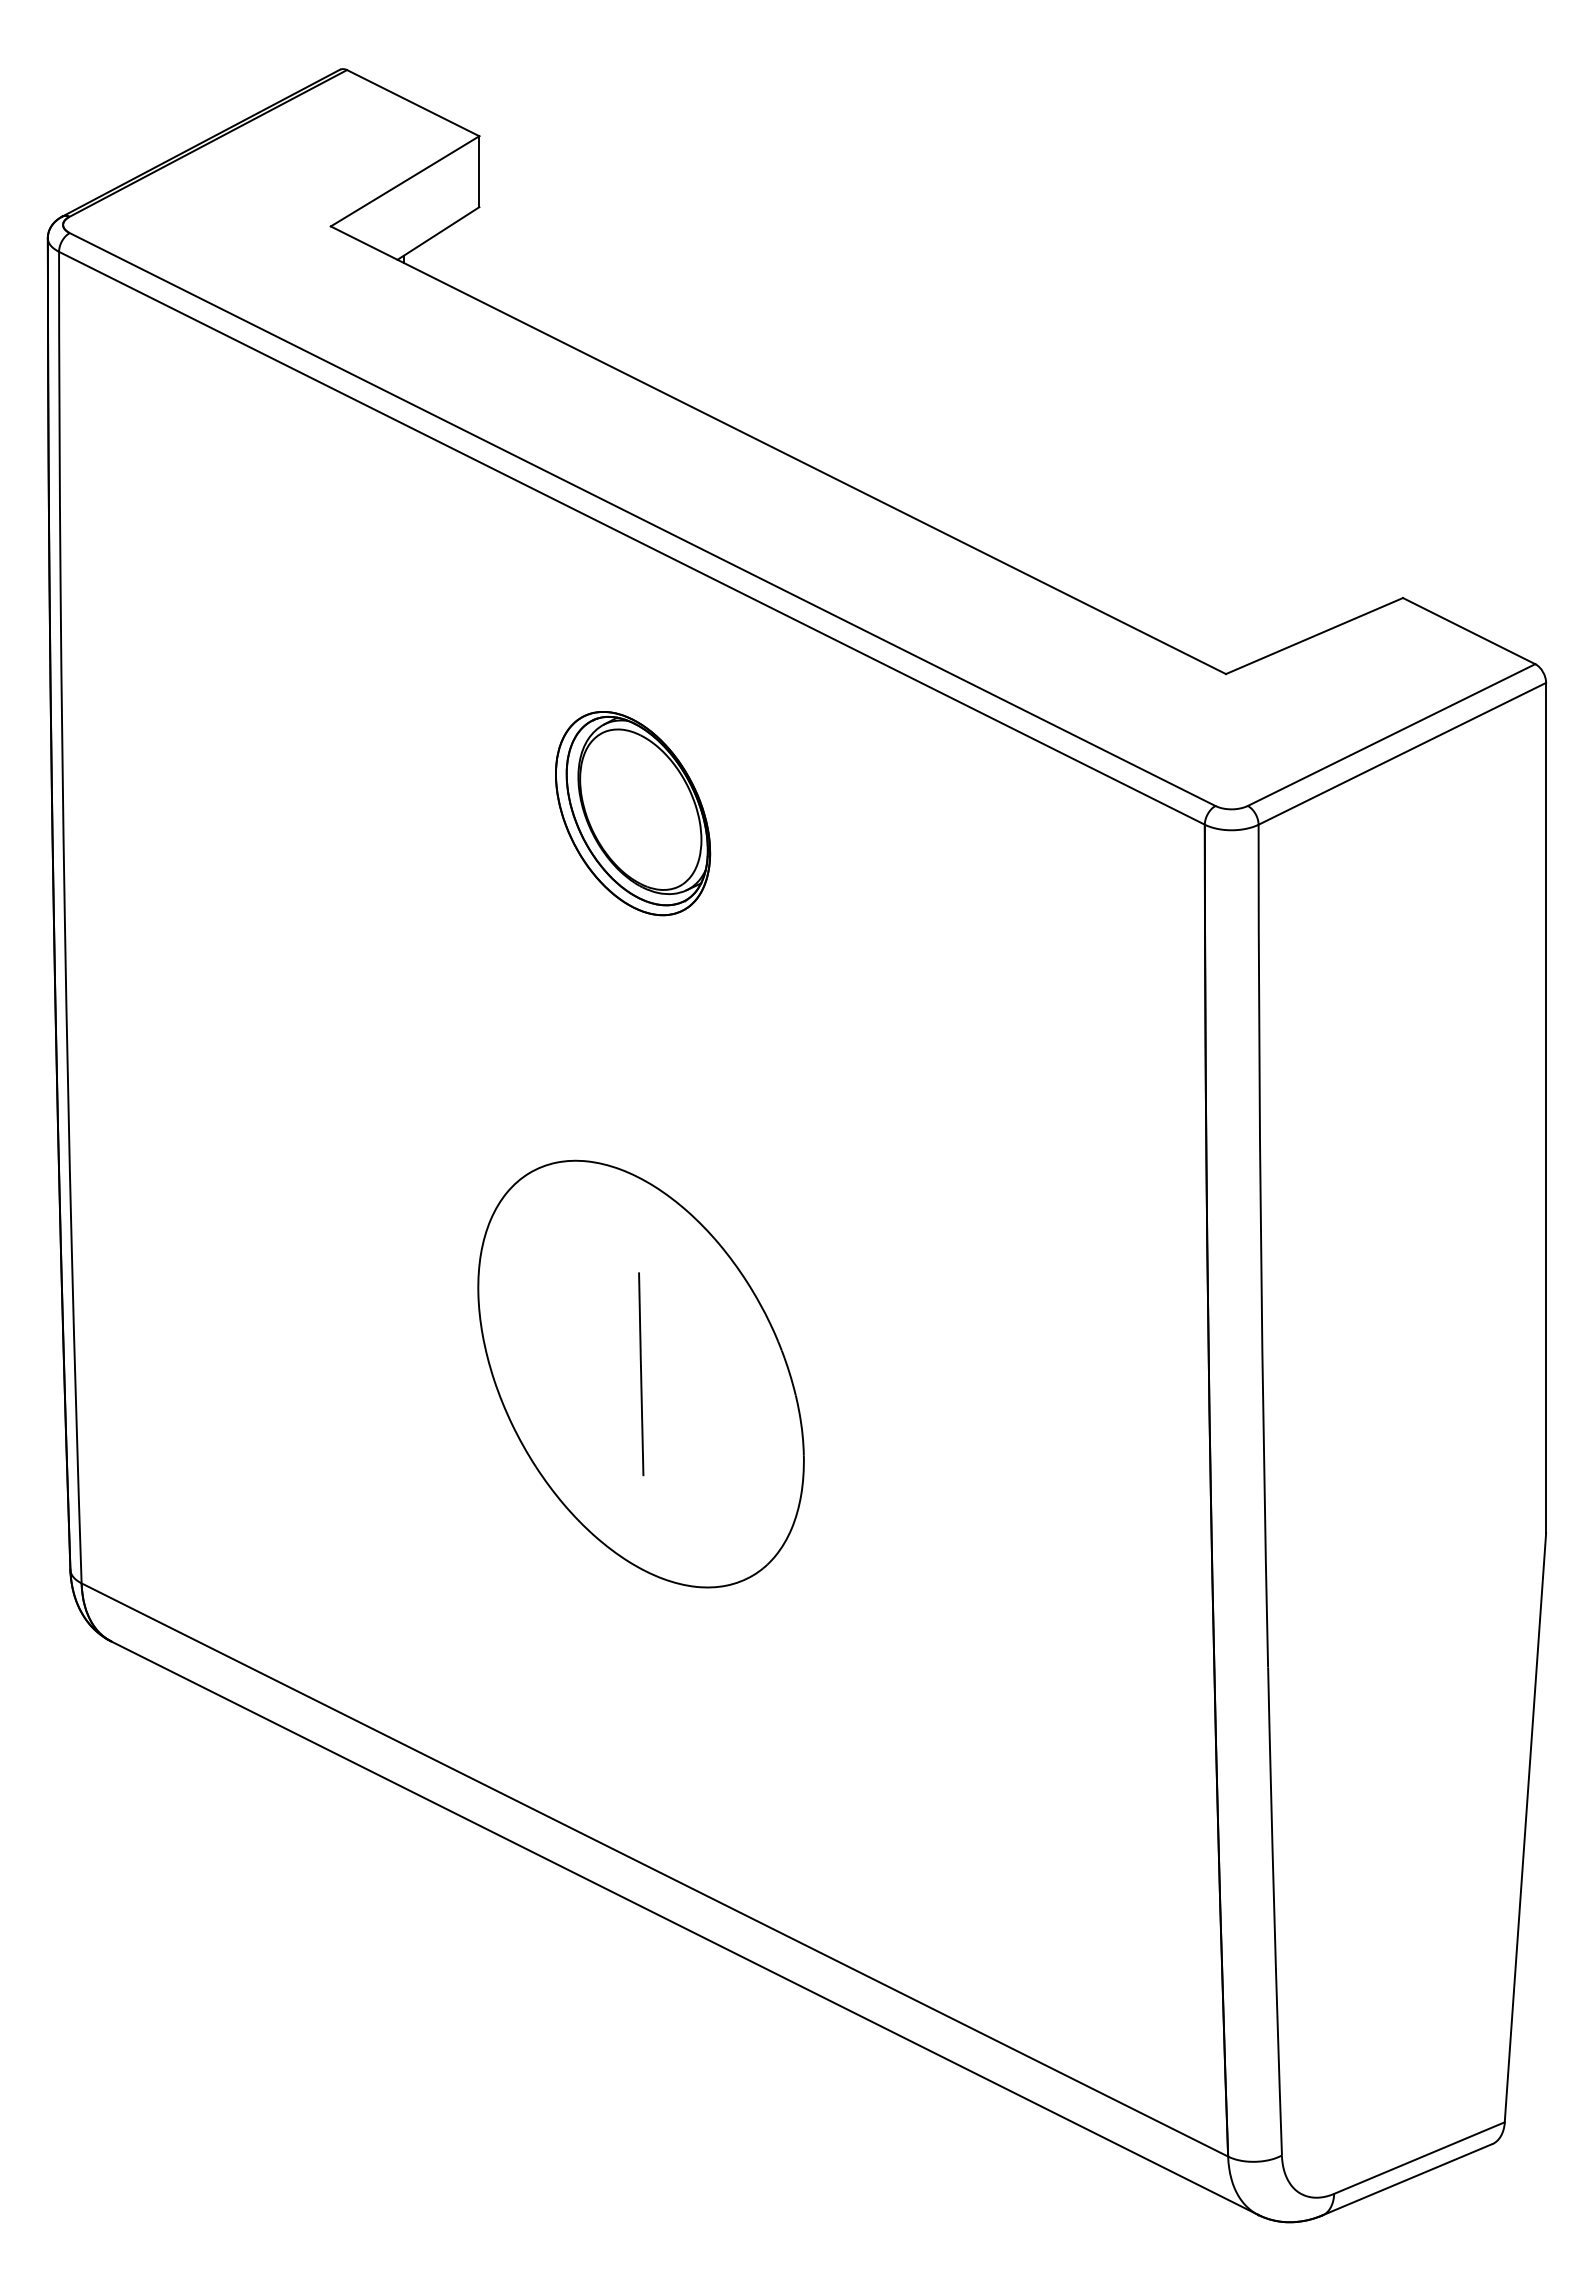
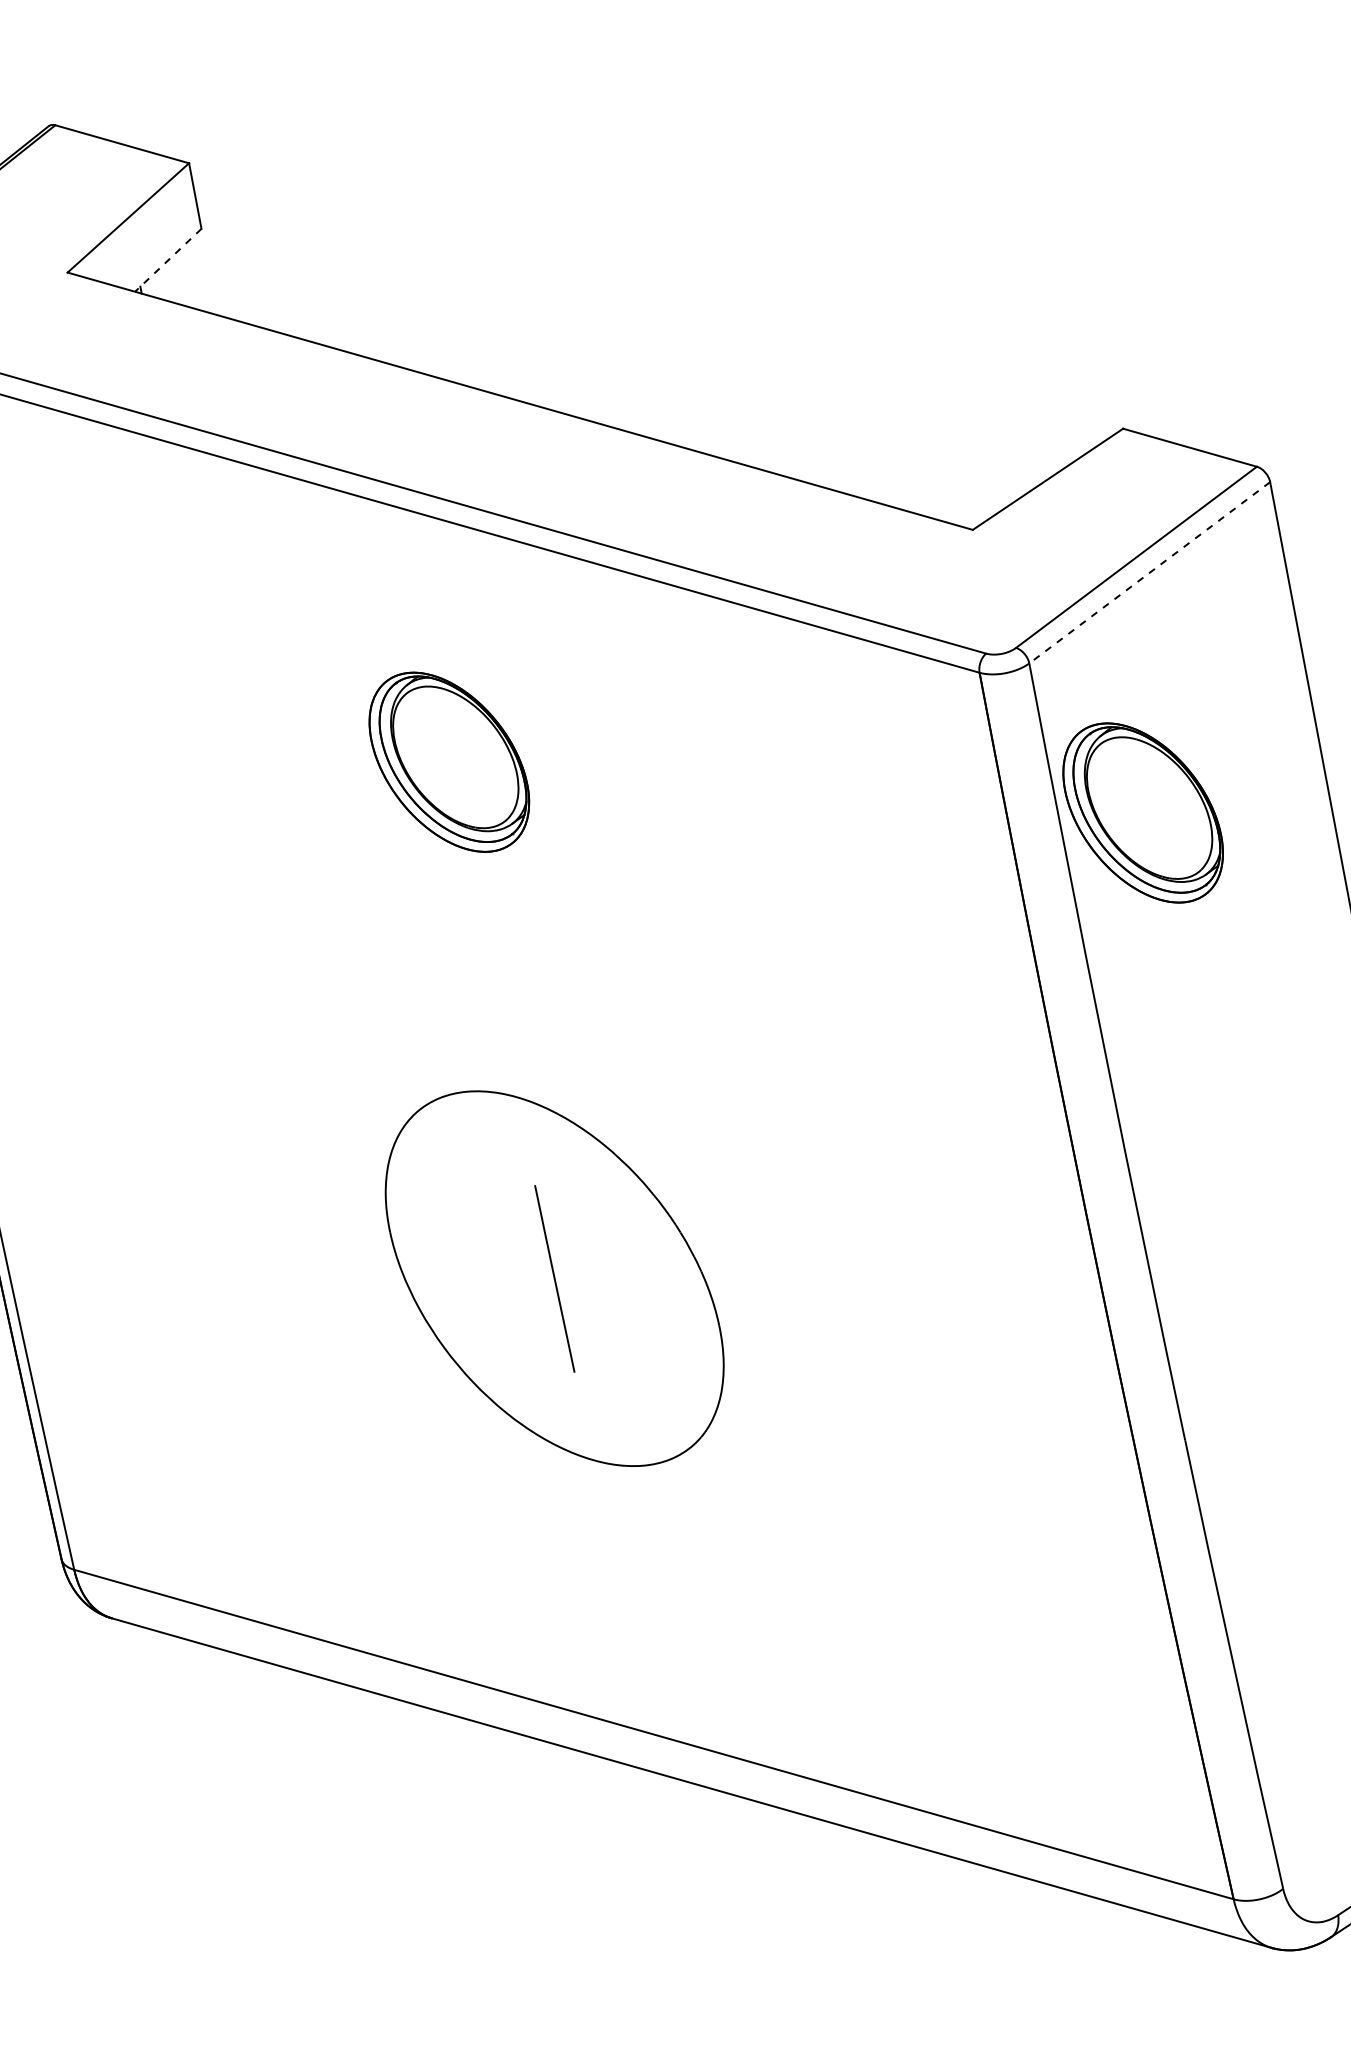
line: (438, 233) -> (168, 260), solid -> dashed
line: (1401, 754) -> (1149, 573), solid -> dashed
part: (1348, 1003) -> (1143, 812), added

